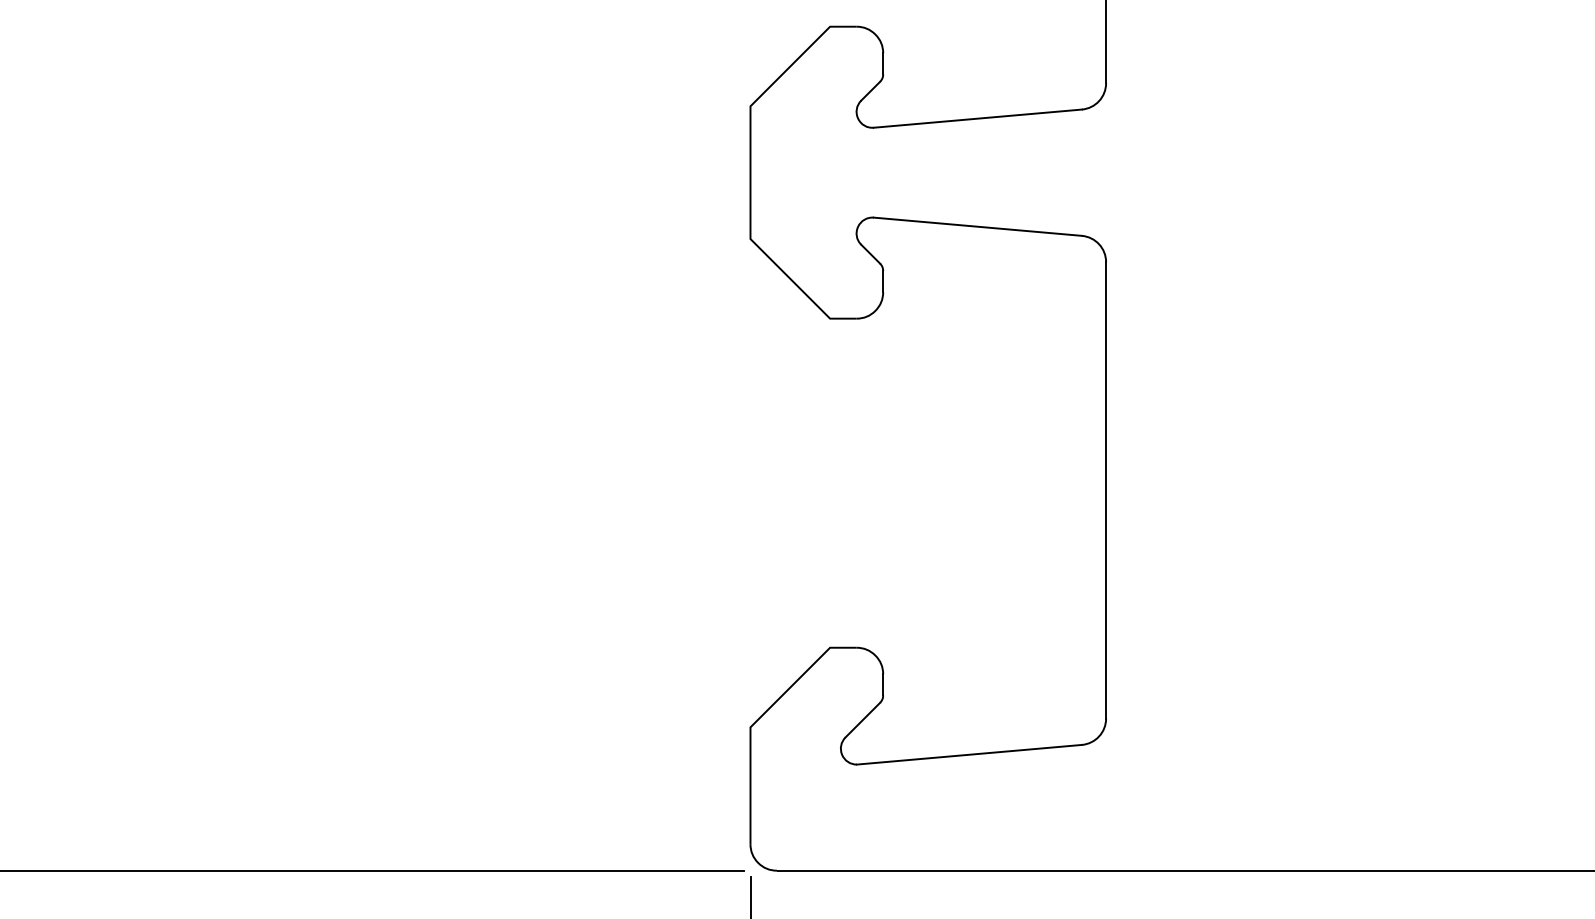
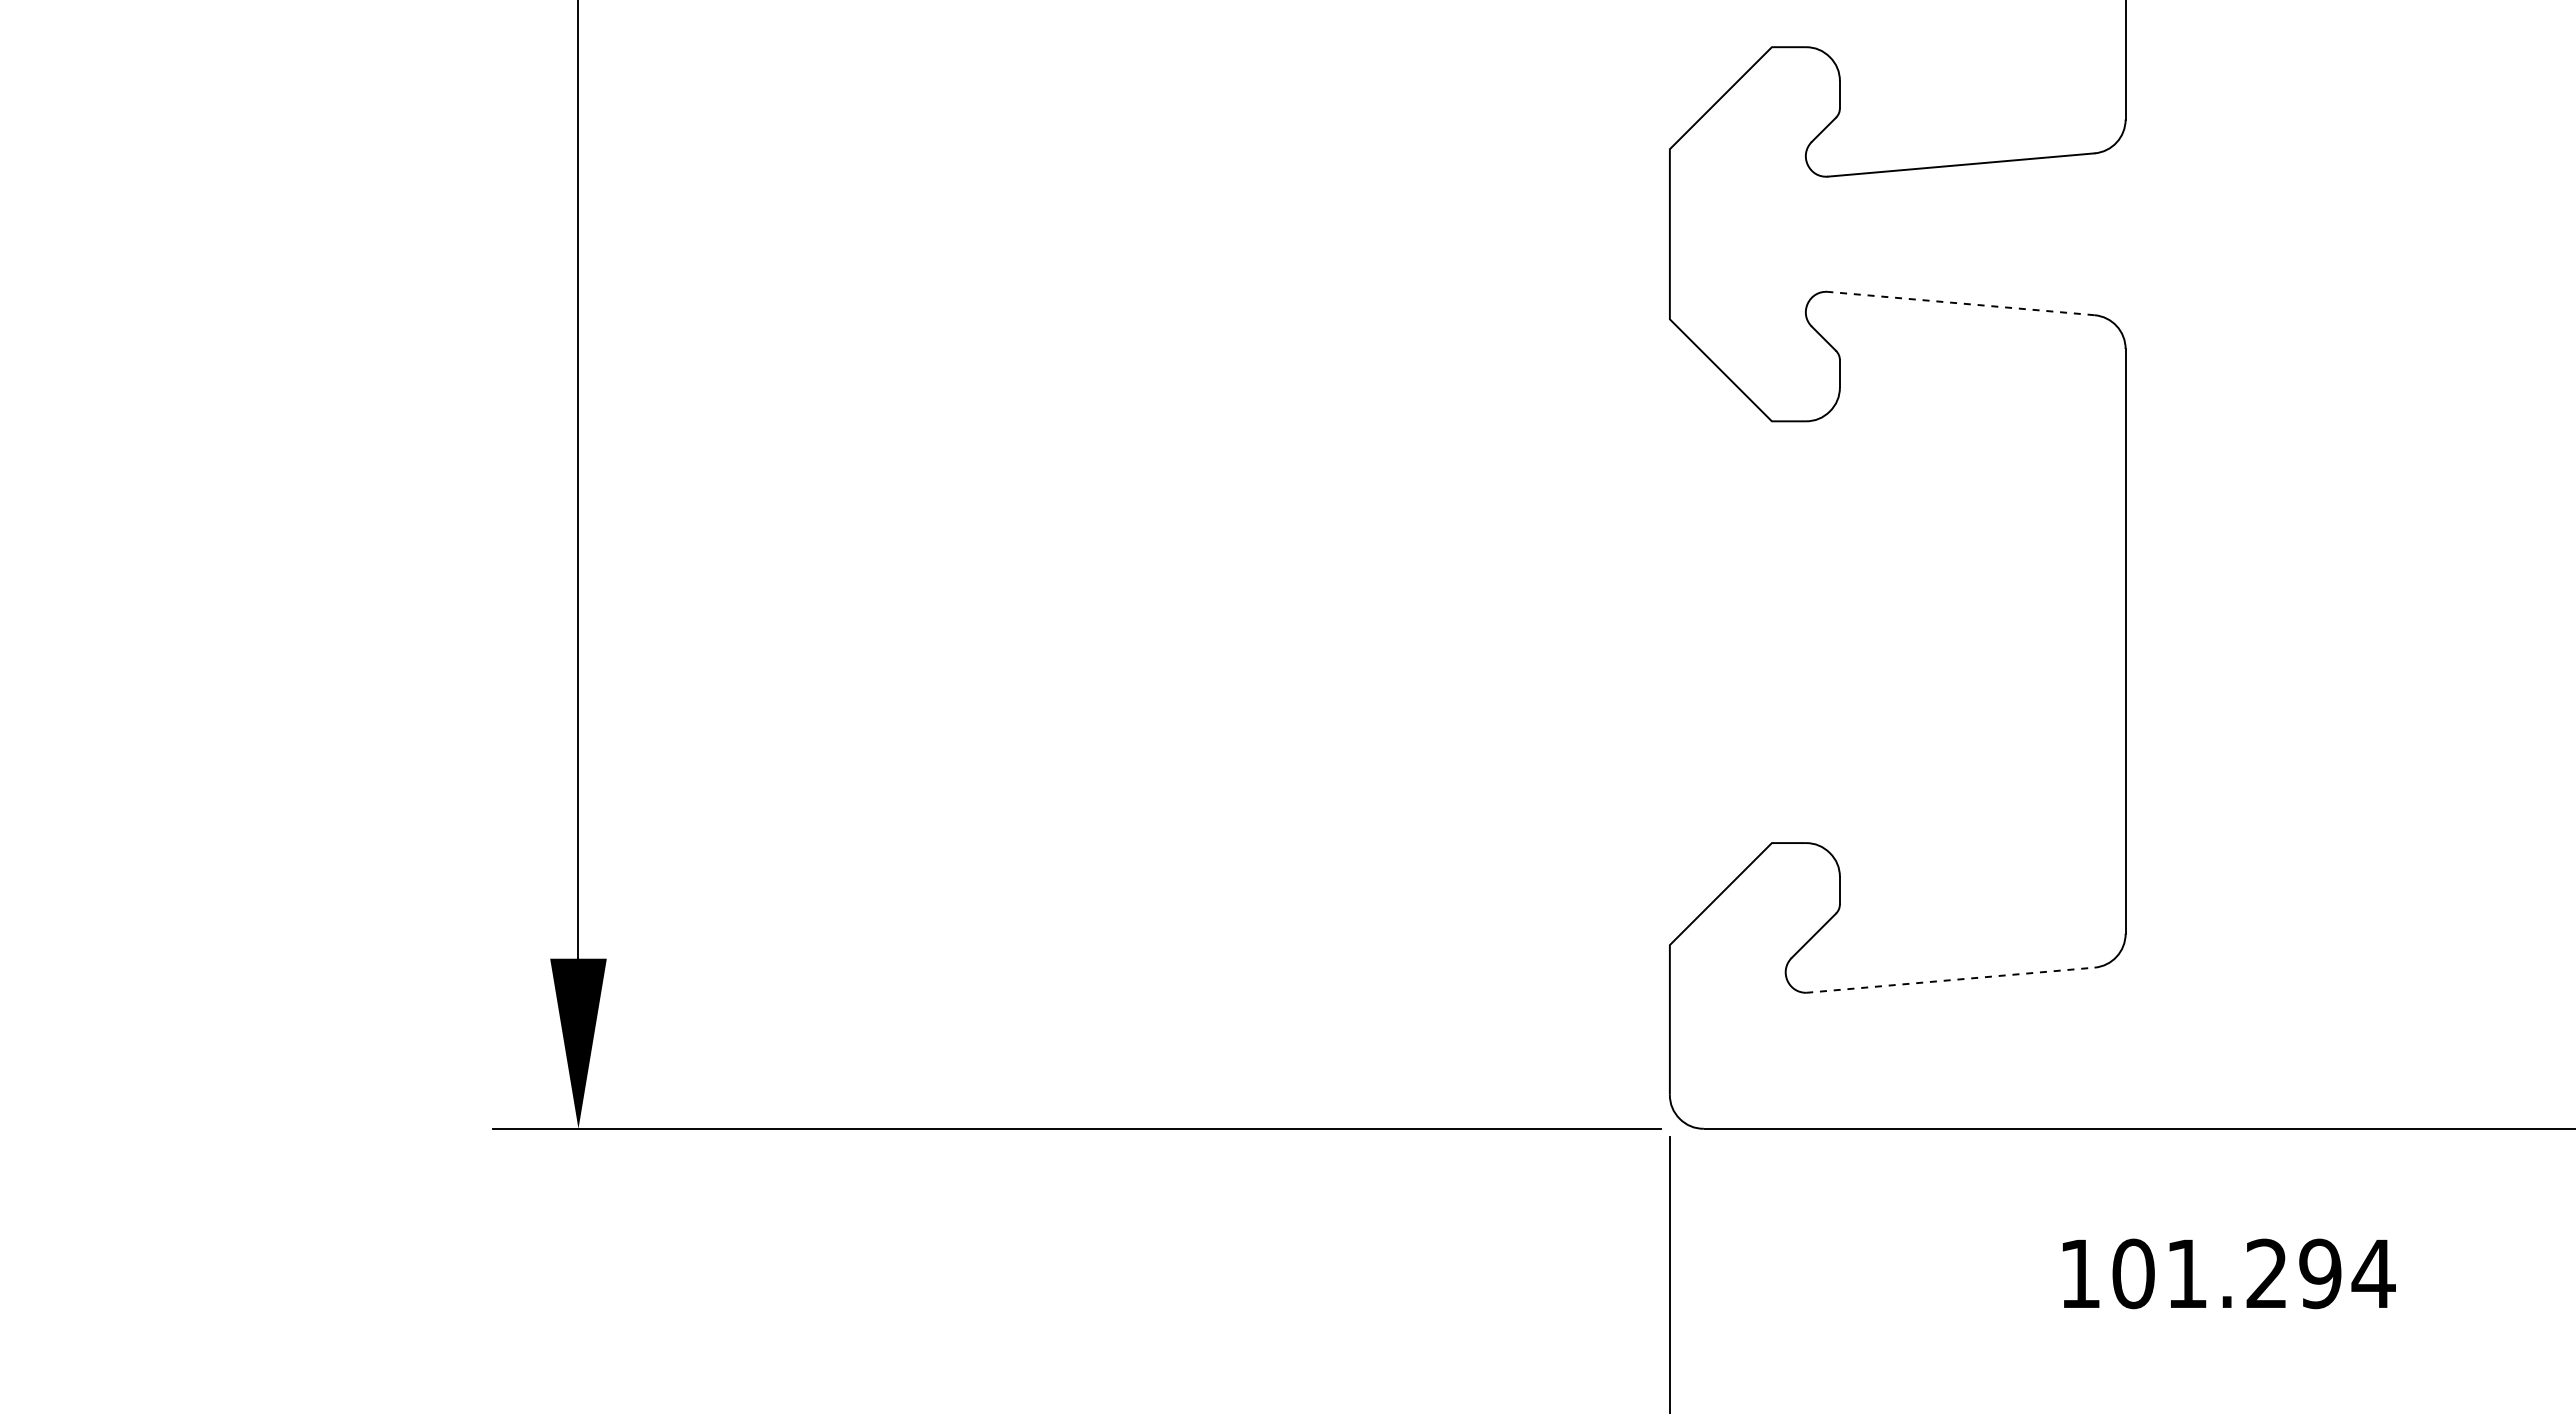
line: (978, 226) -> (1961, 303), solid -> dashed
line: (969, 754) -> (1950, 980), solid -> dashed

